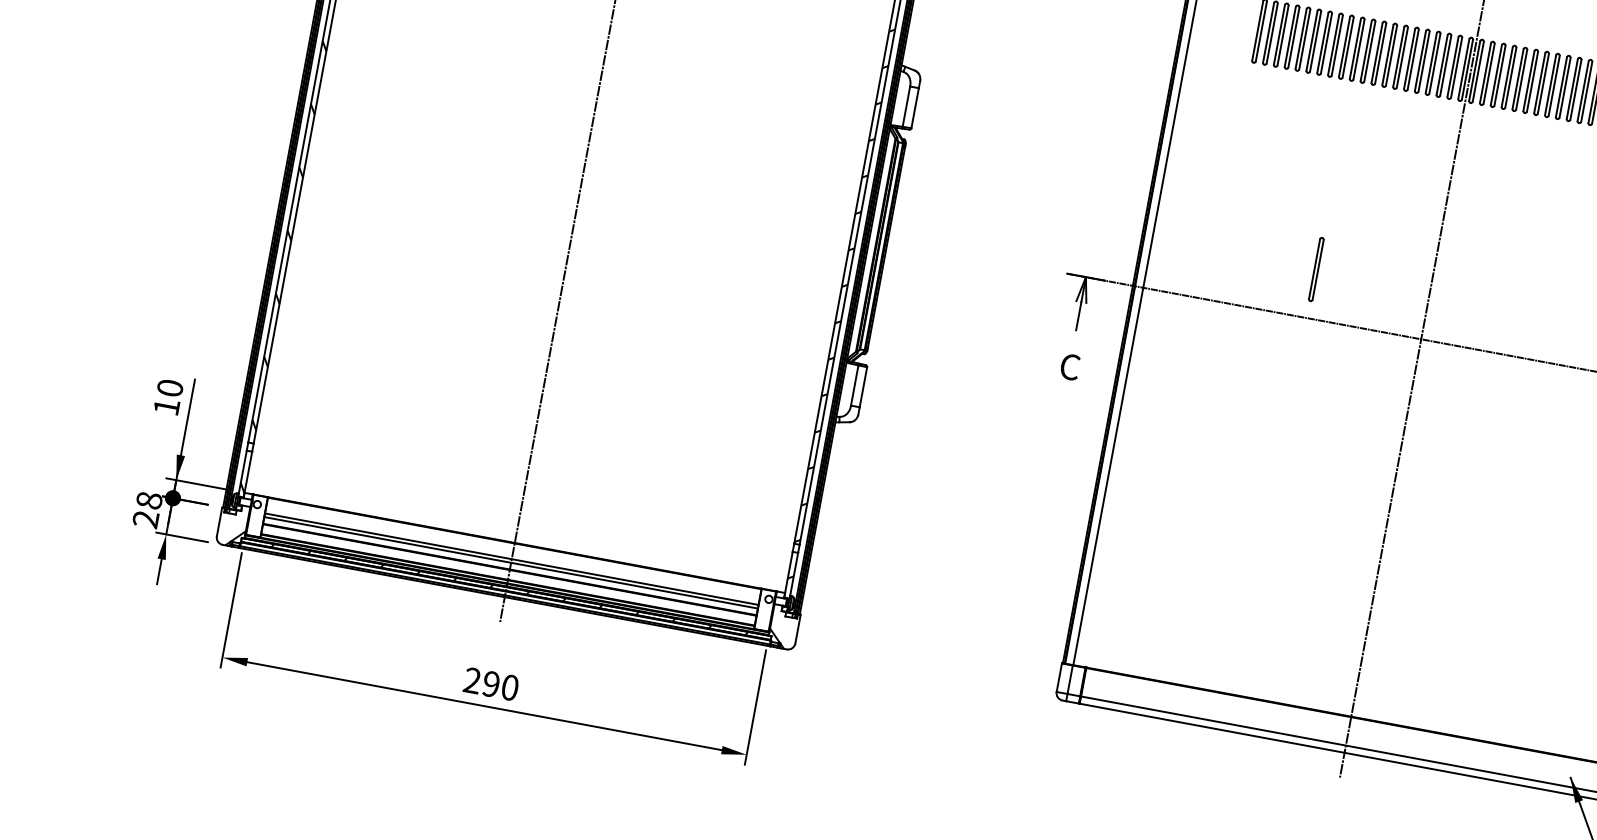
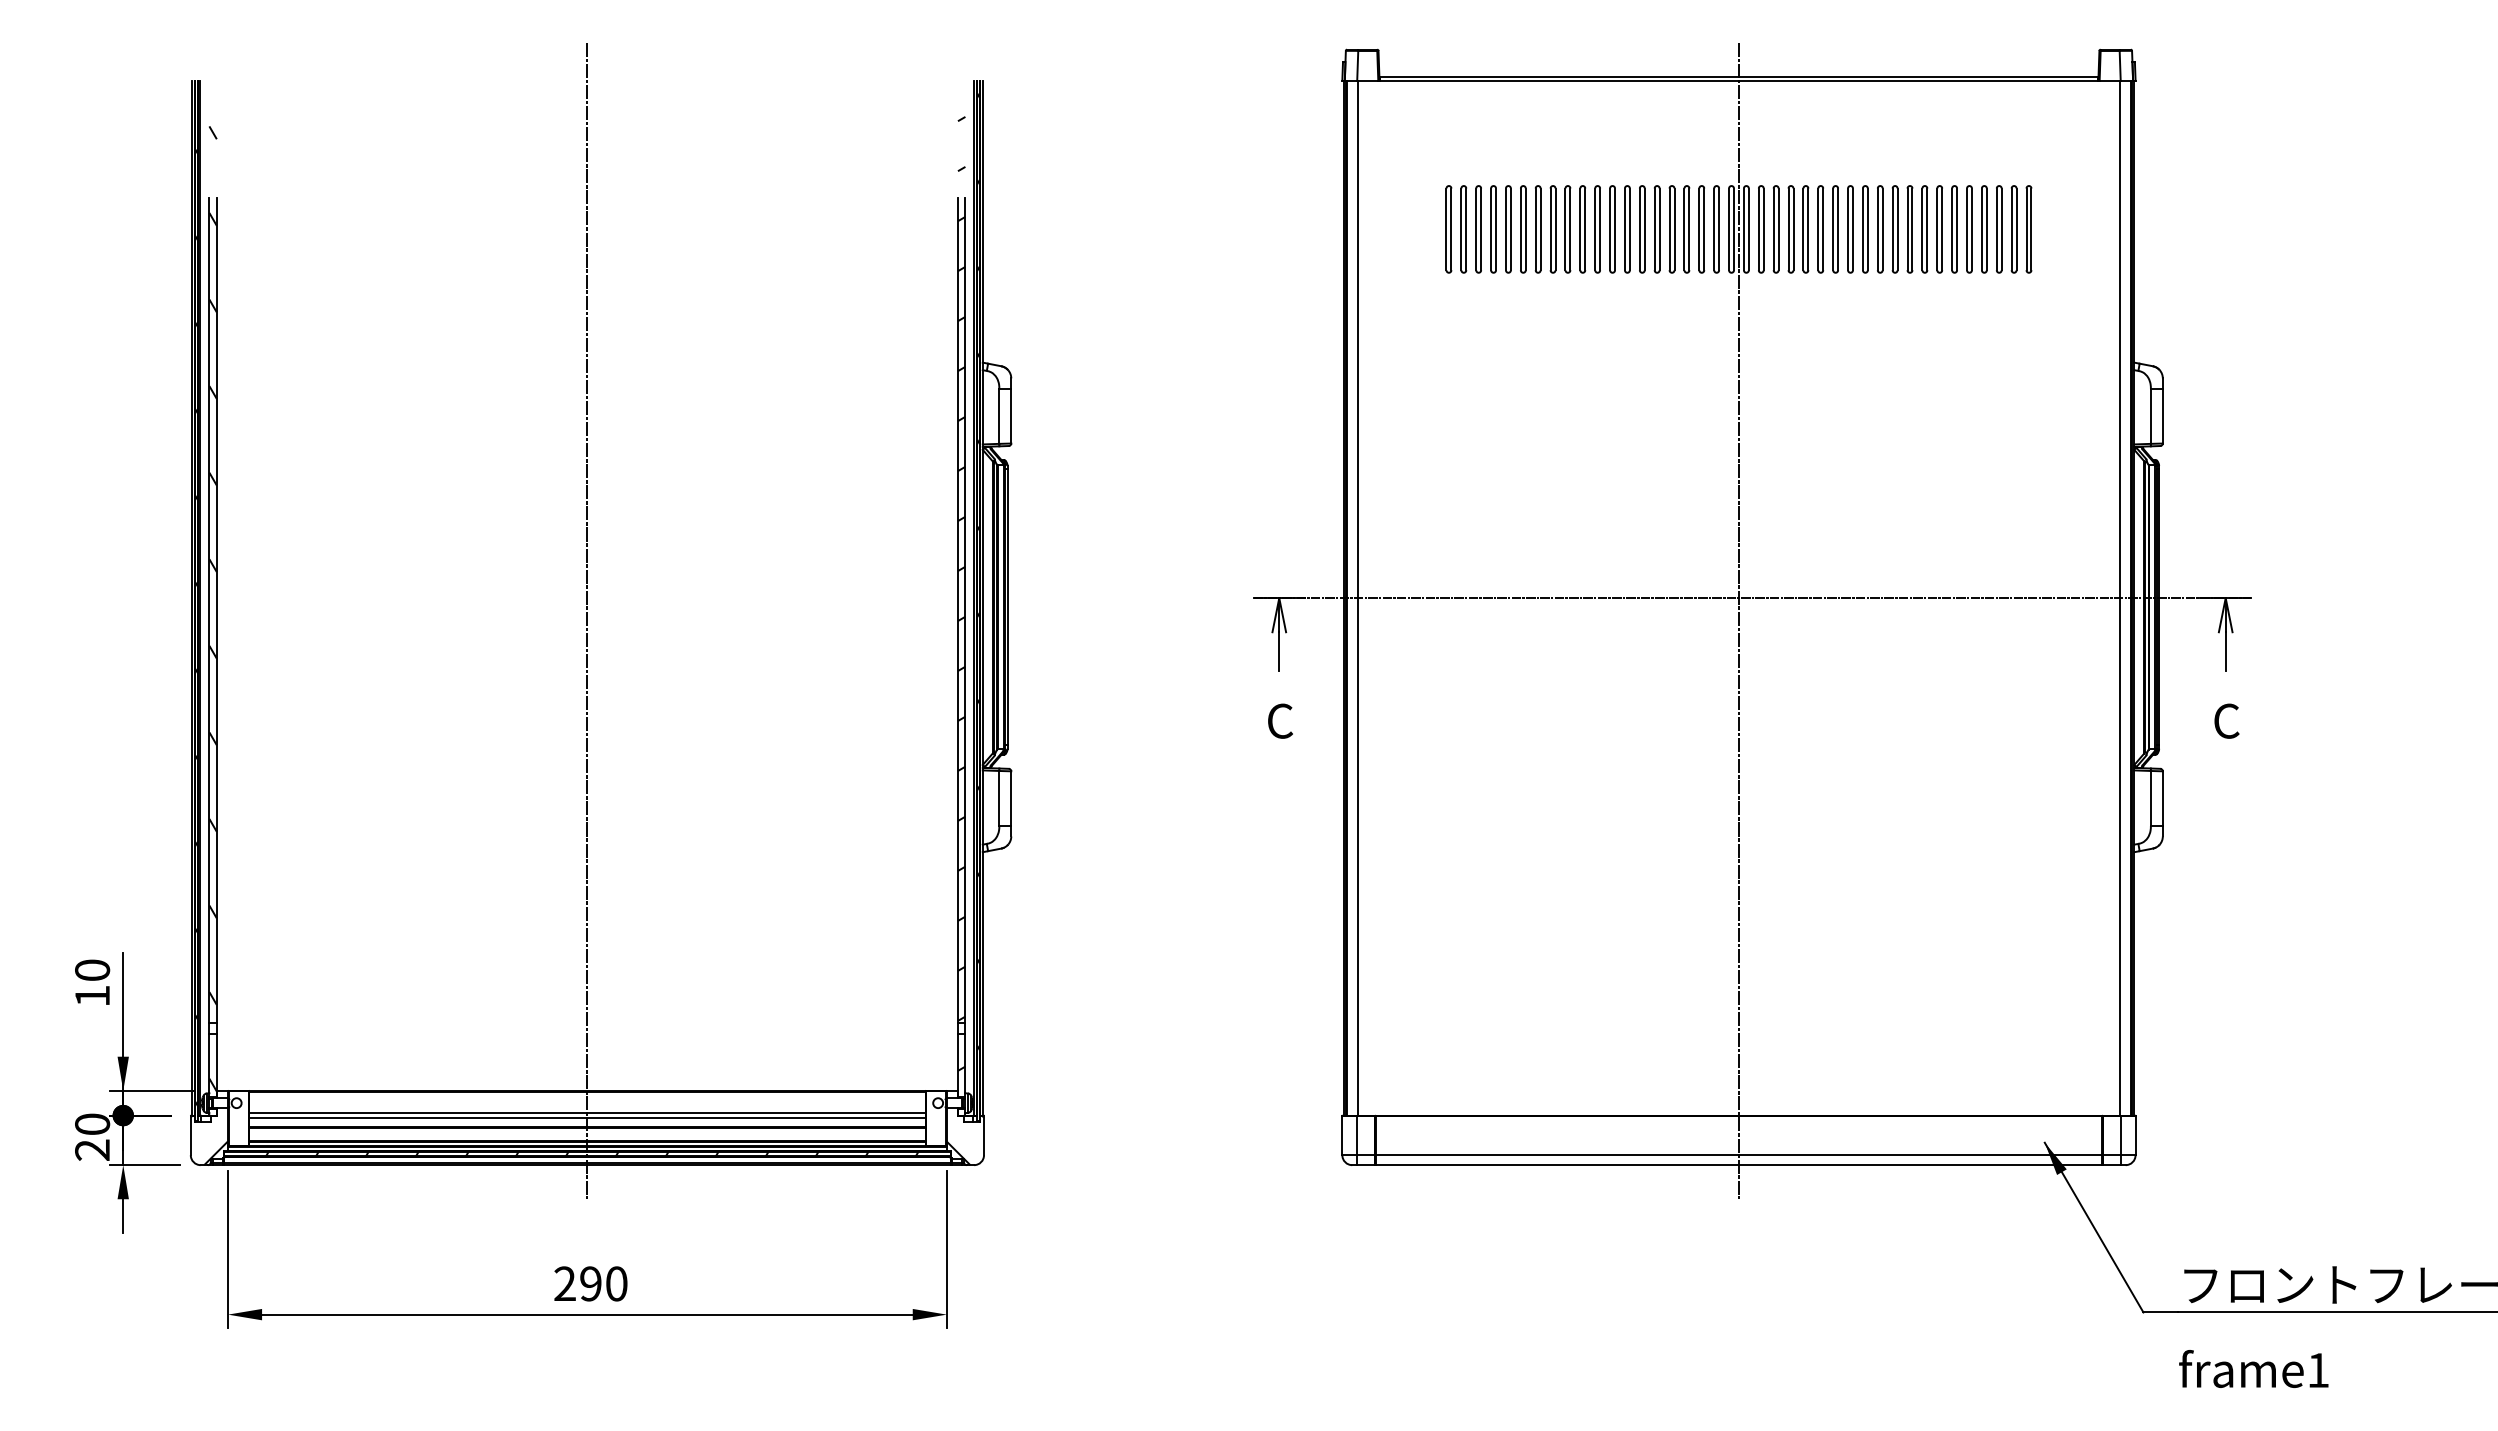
part: (1316, 269) -> (1582, 531), removed
text: (149, 499) -> (92, 1123), 28 -> 20

